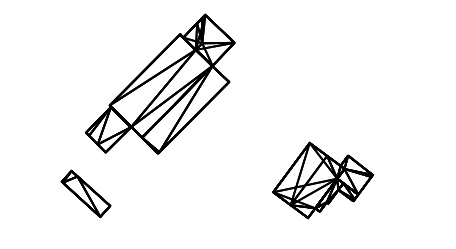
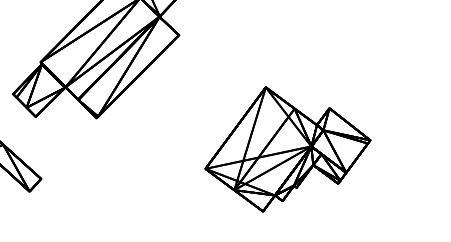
part: (322, 180) -> (287, 149), size x1.43

